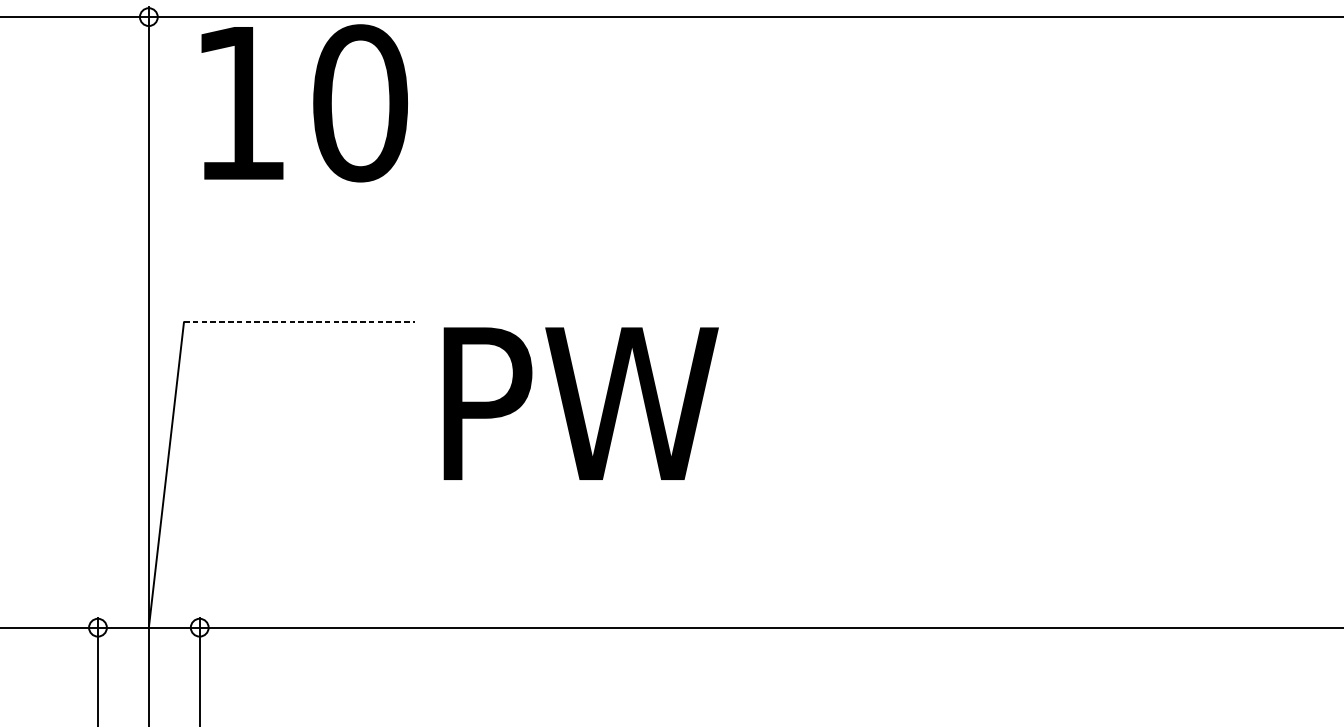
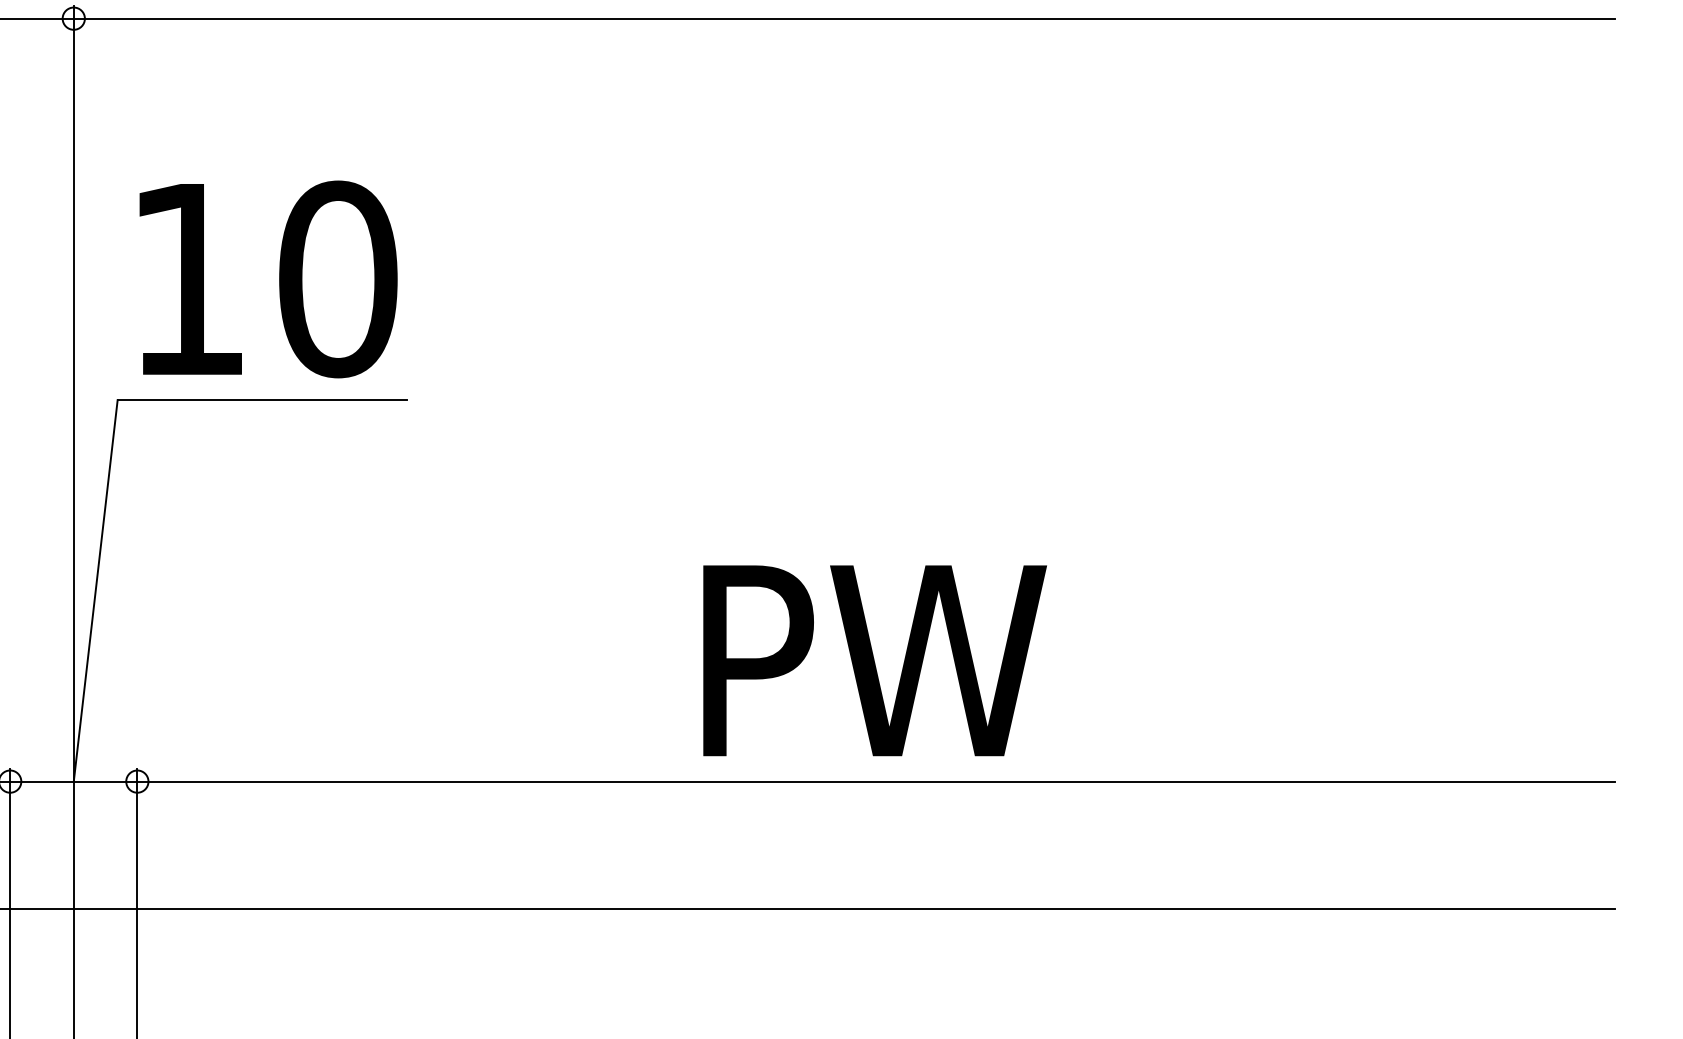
text: (304, 103) -> (268, 279), moved
line: (299, 322) -> (262, 400), dashed -> solid
text: (580, 403) -> (874, 660), moved

